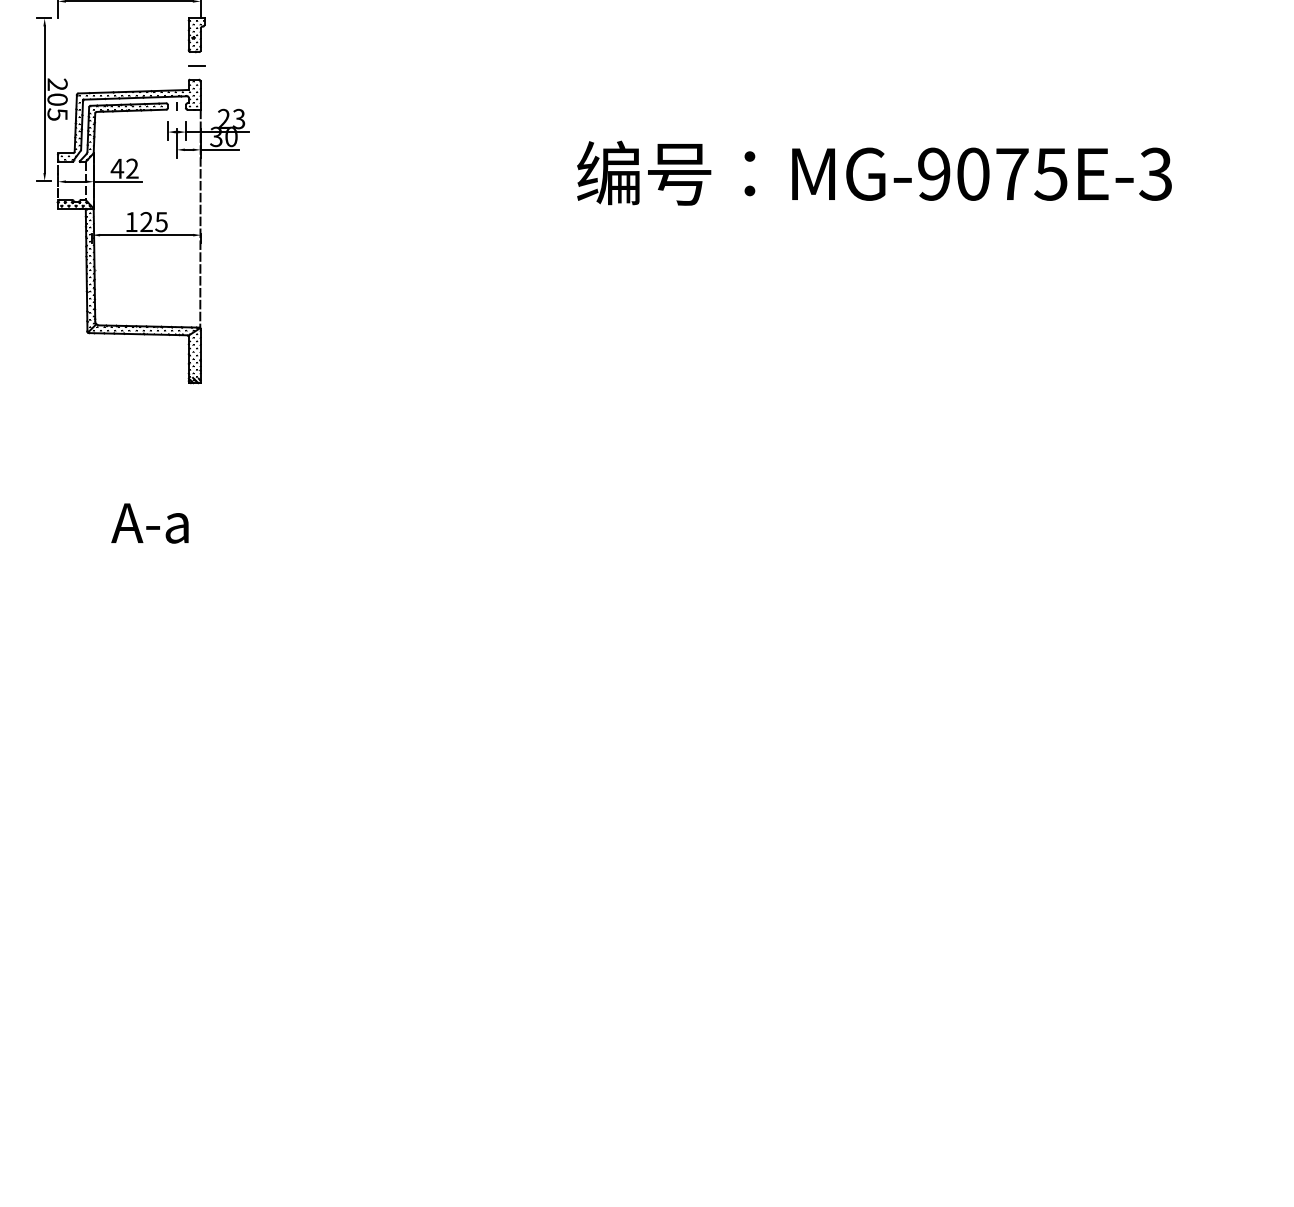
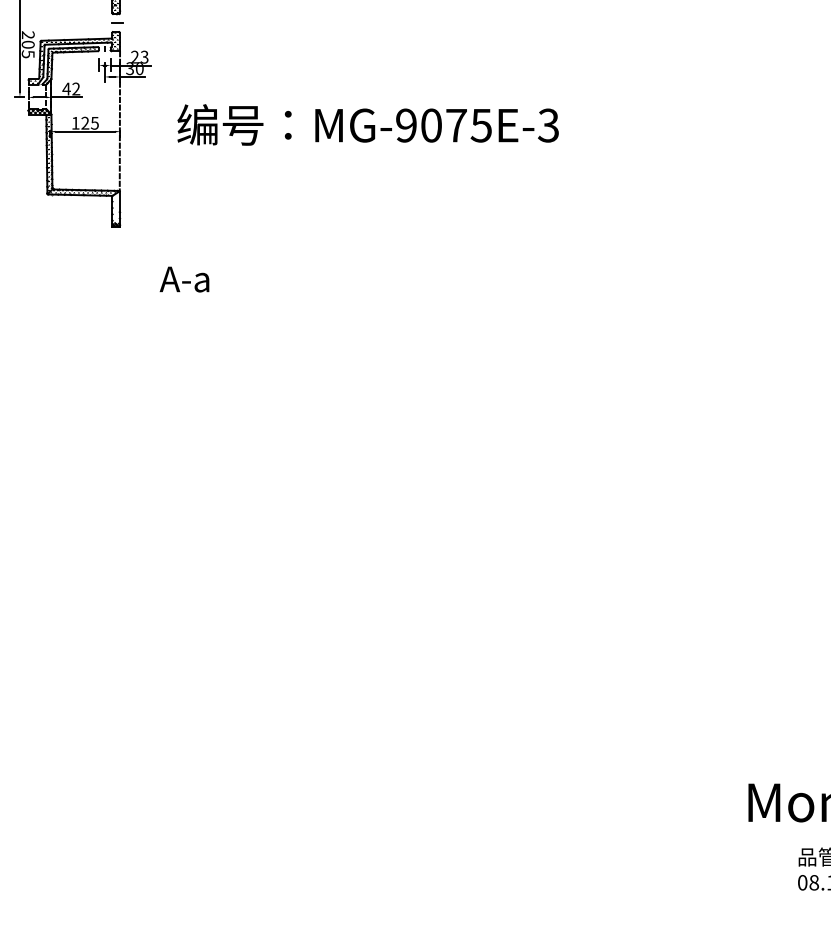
text: (873, 172) -> (367, 124), moved
hatch: (195, 354) -> (116, 208), removed
text: (149, 523) -> (184, 279), moved

